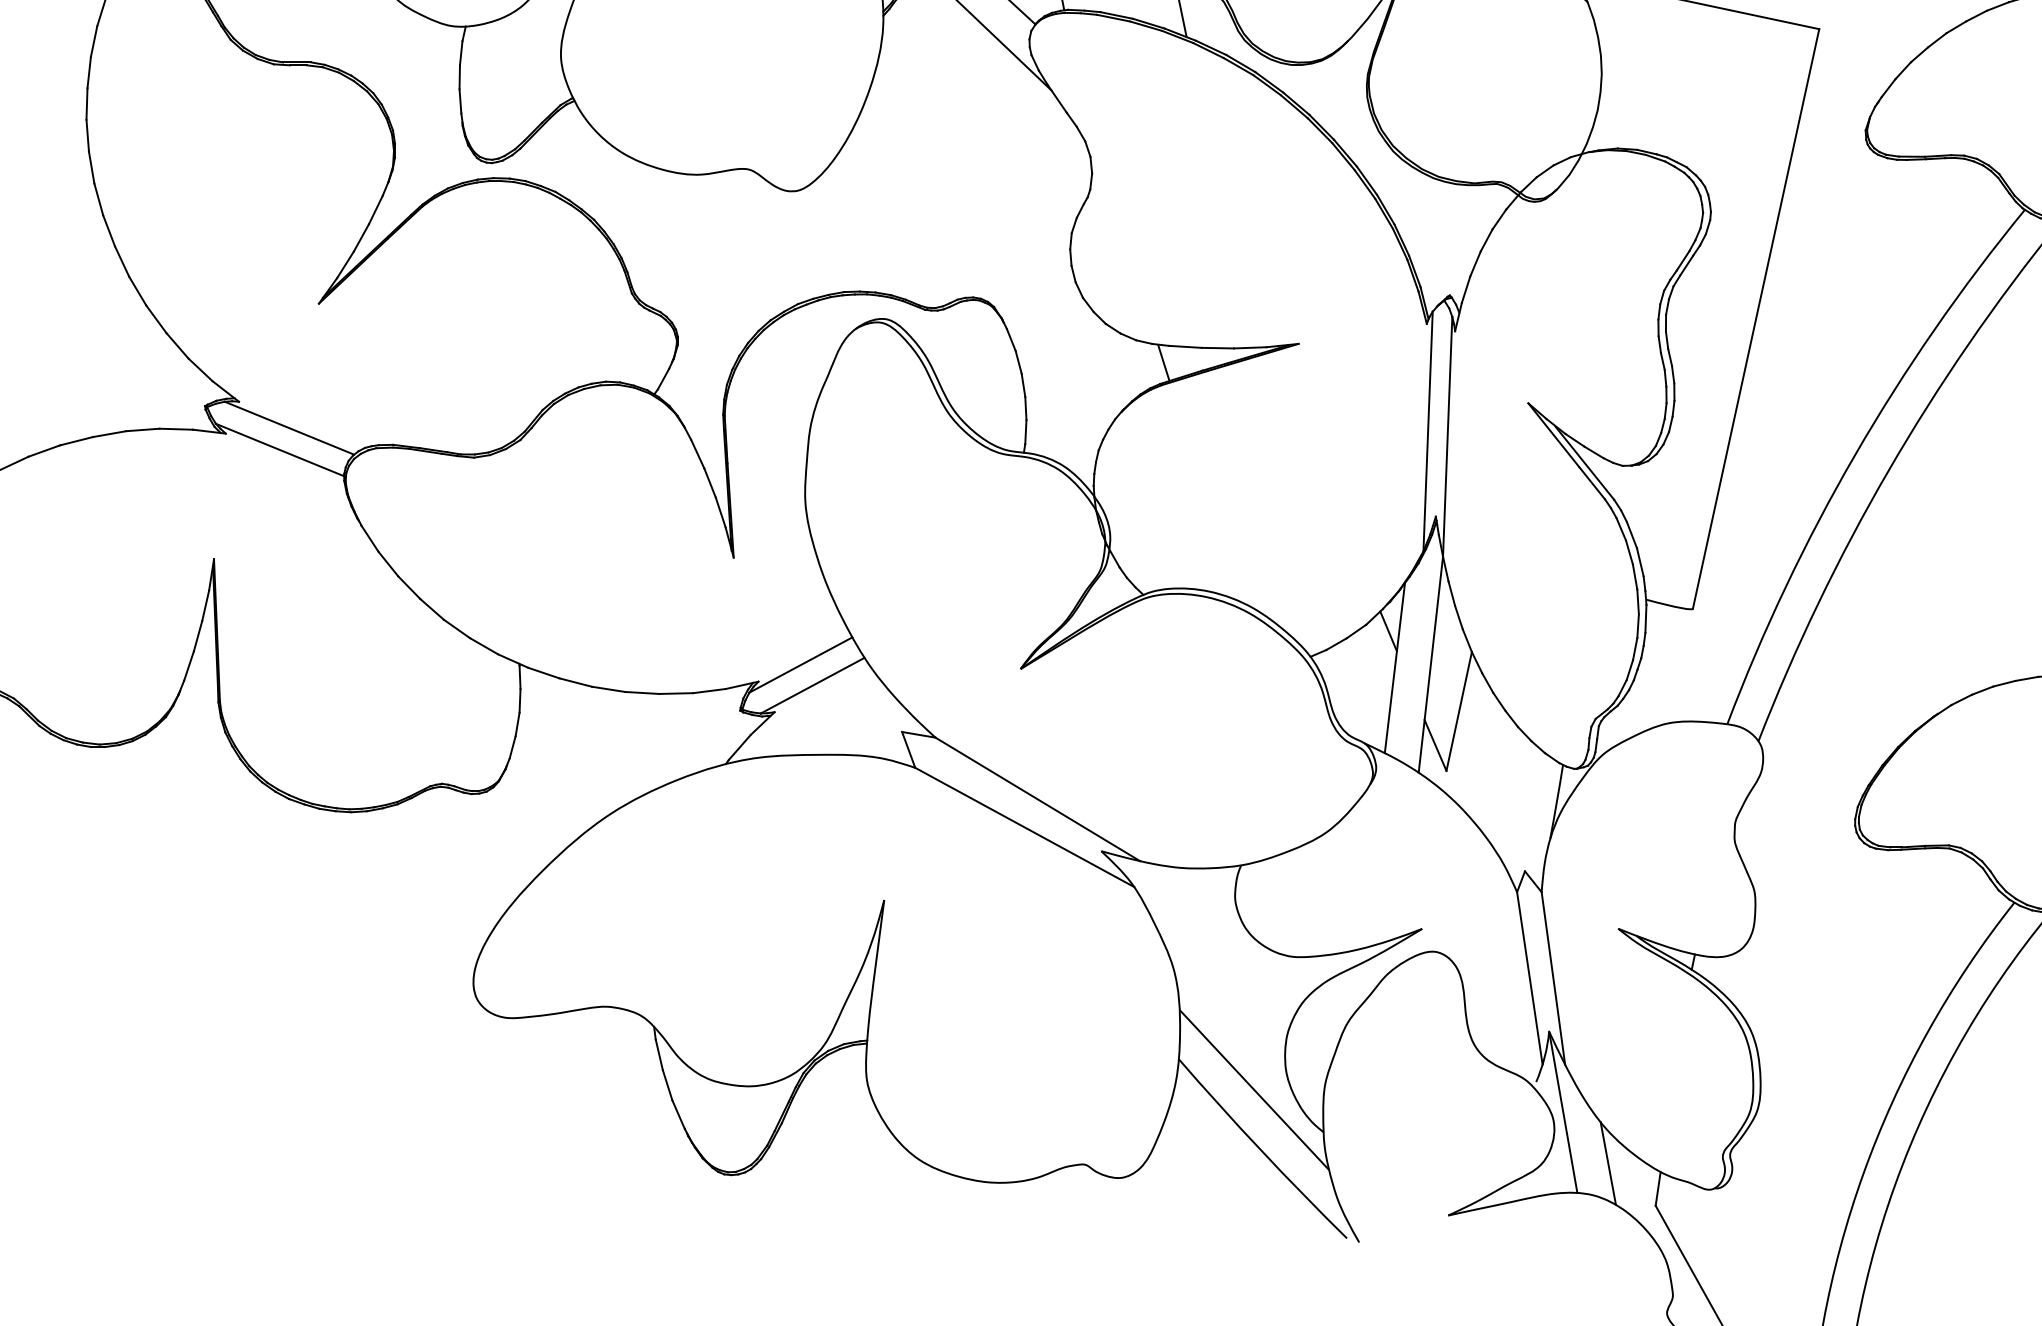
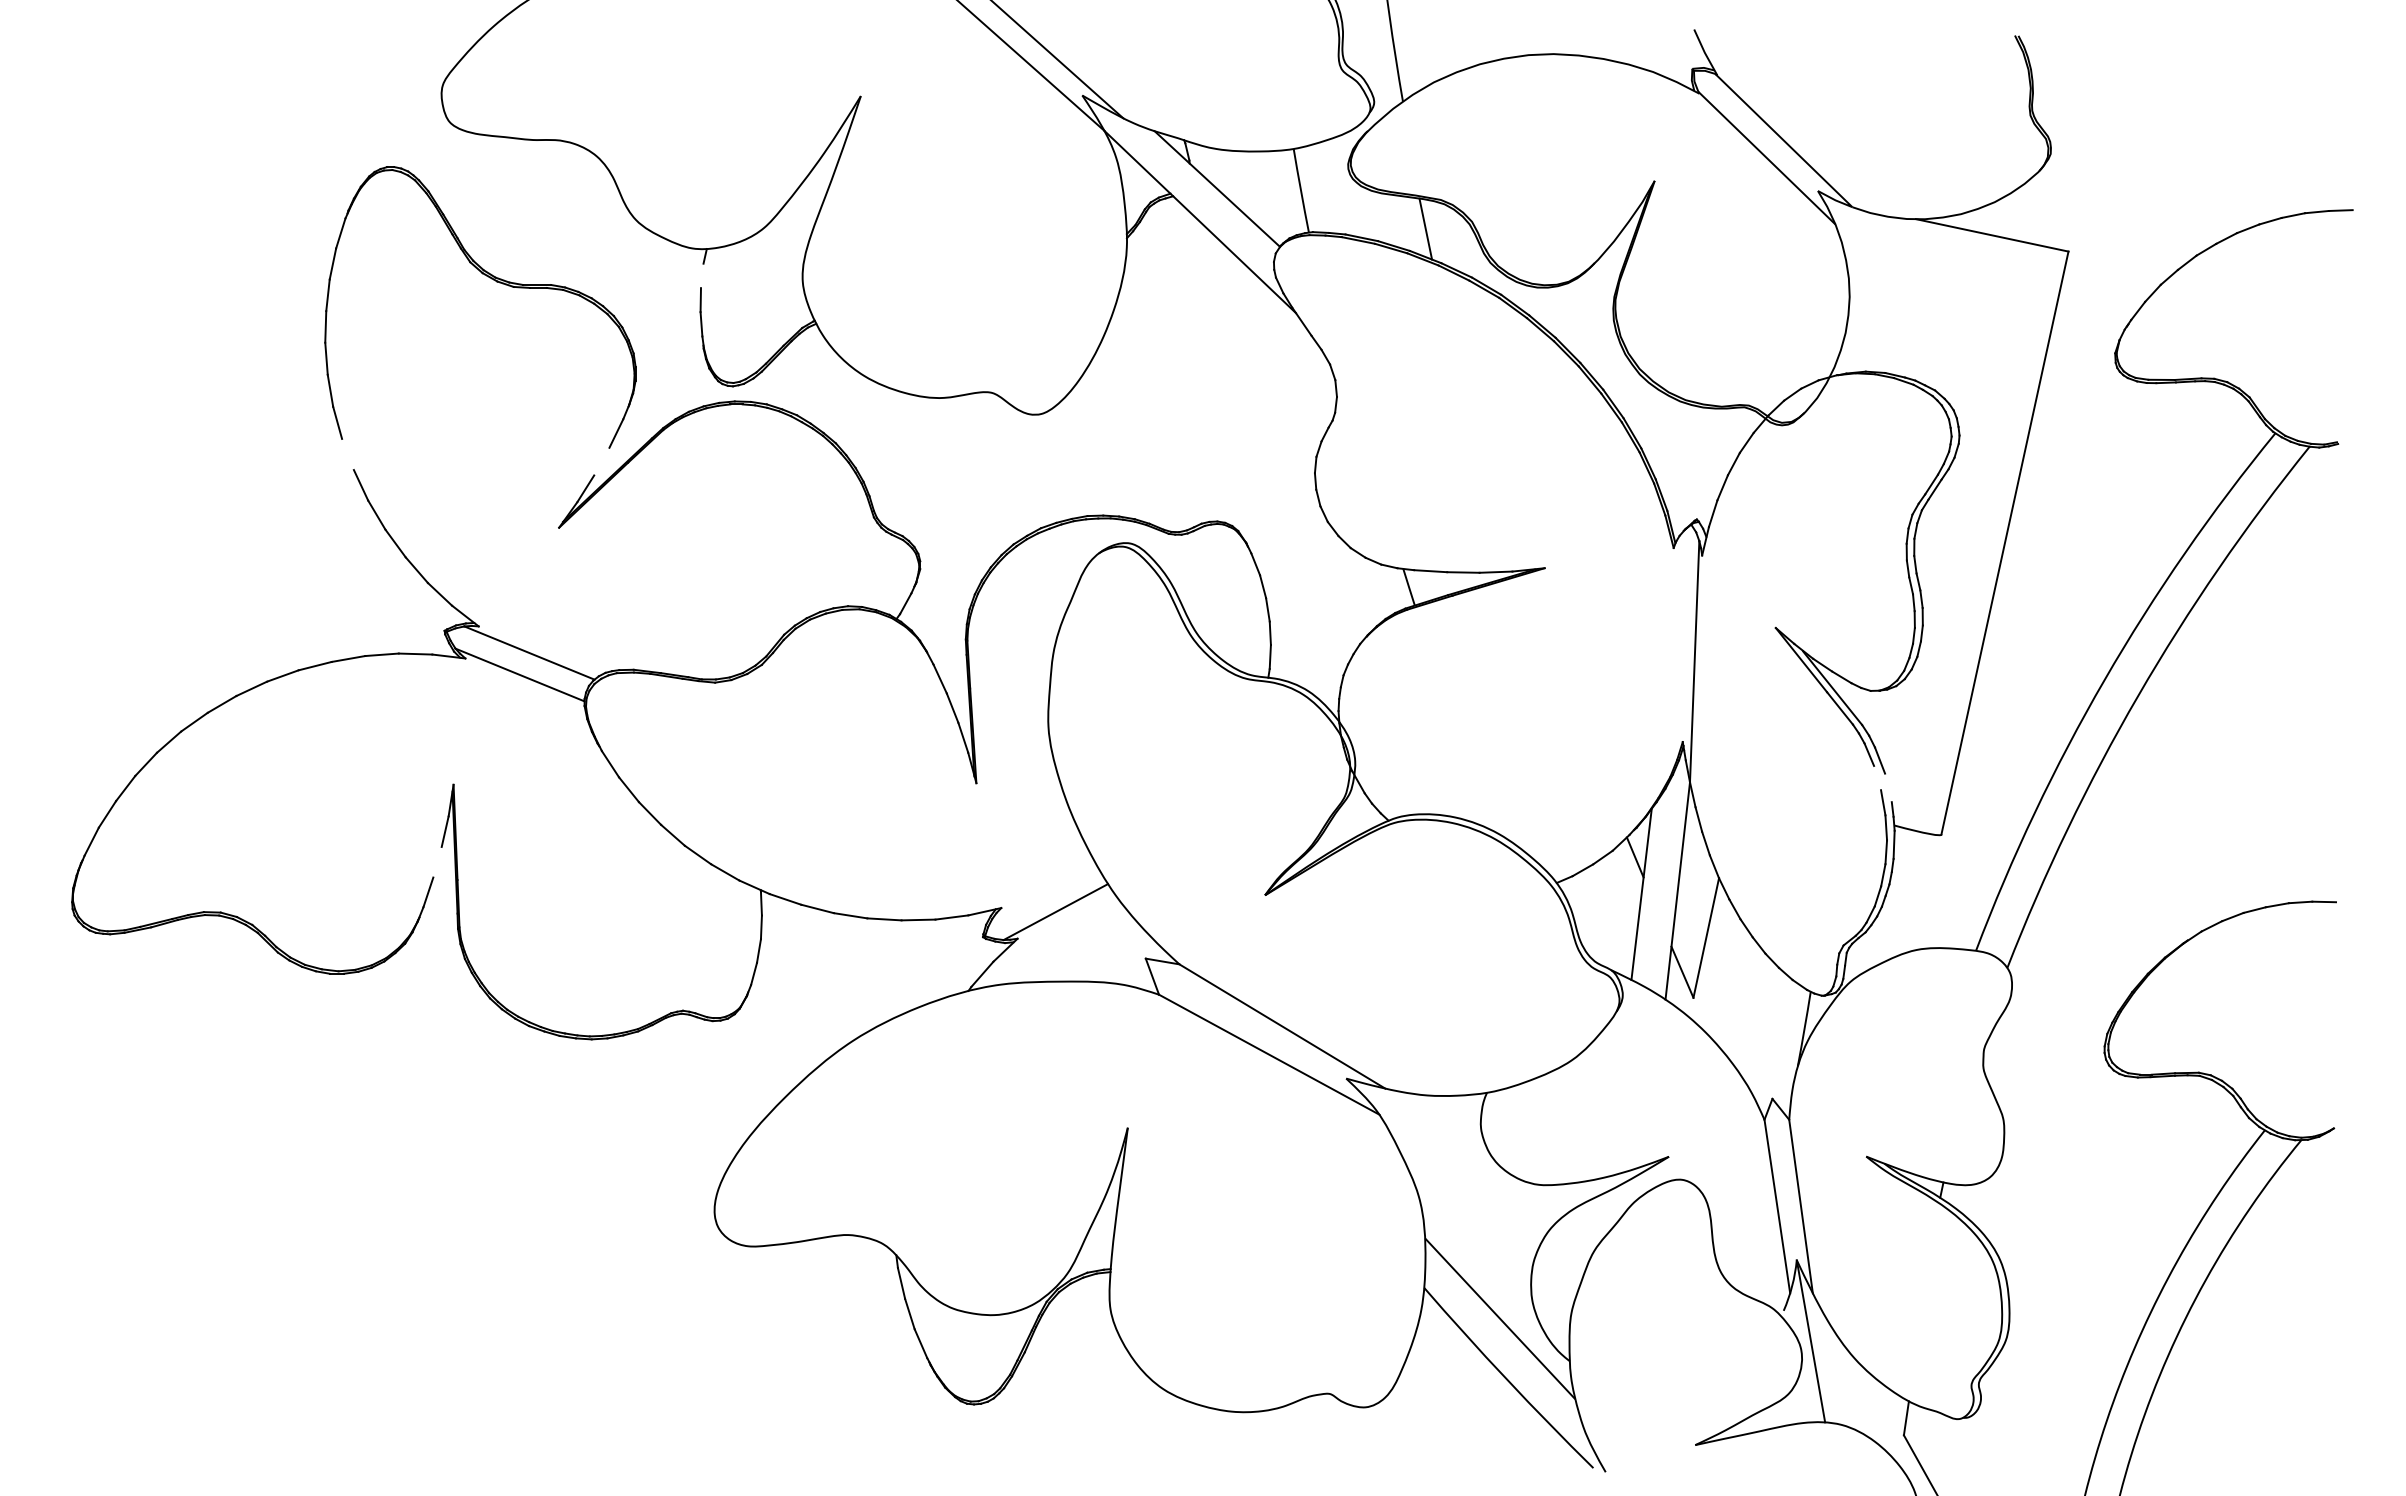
line: (461, 52) -> (702, 275), removed
line: (108, 230) -> (347, 454), removed
line: (361, 237) -> (601, 461), removed
line: (1427, 431) -> (1674, 656), removed
line: (1629, 551) -> (1877, 777), removed
line: (1640, 561) -> (1888, 787), removed
line: (198, 635) -> (437, 861), removed
line: (800, 665) -> (1043, 891), removed
line: (1607, 1163) -> (1855, 1392), removed

